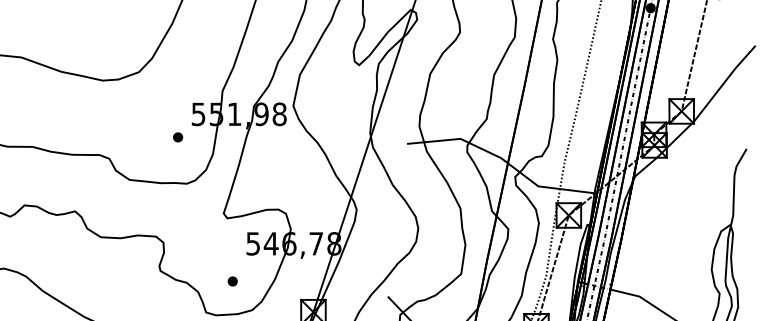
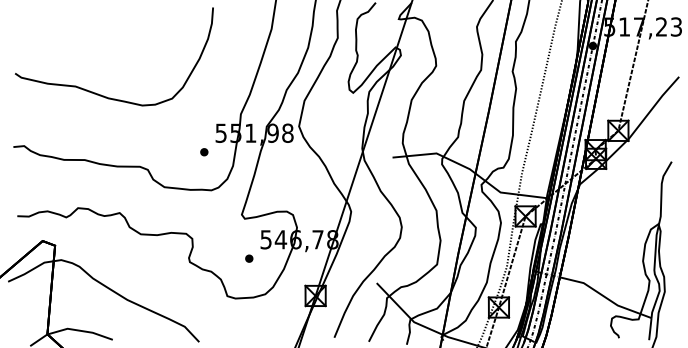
part: (233, 281) -> (249, 258), moved

